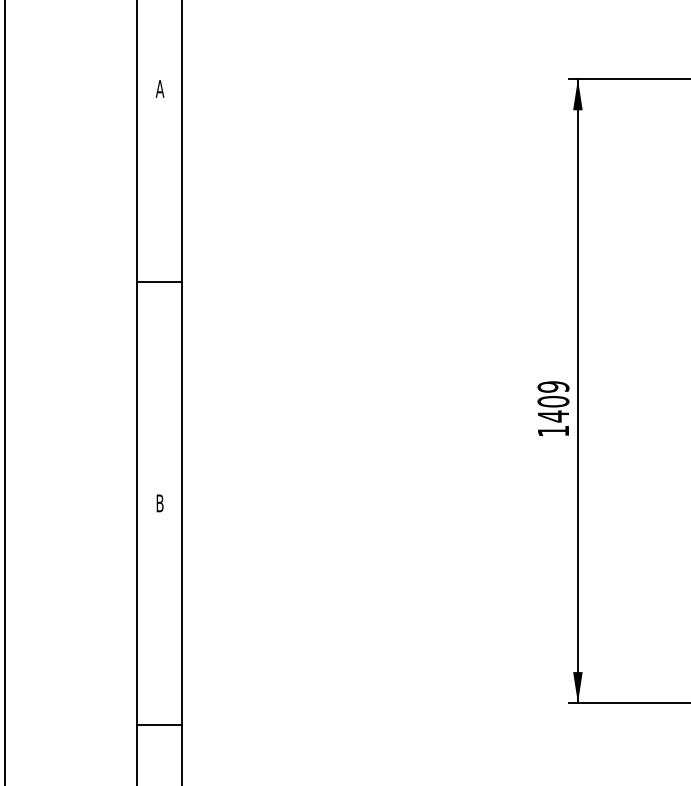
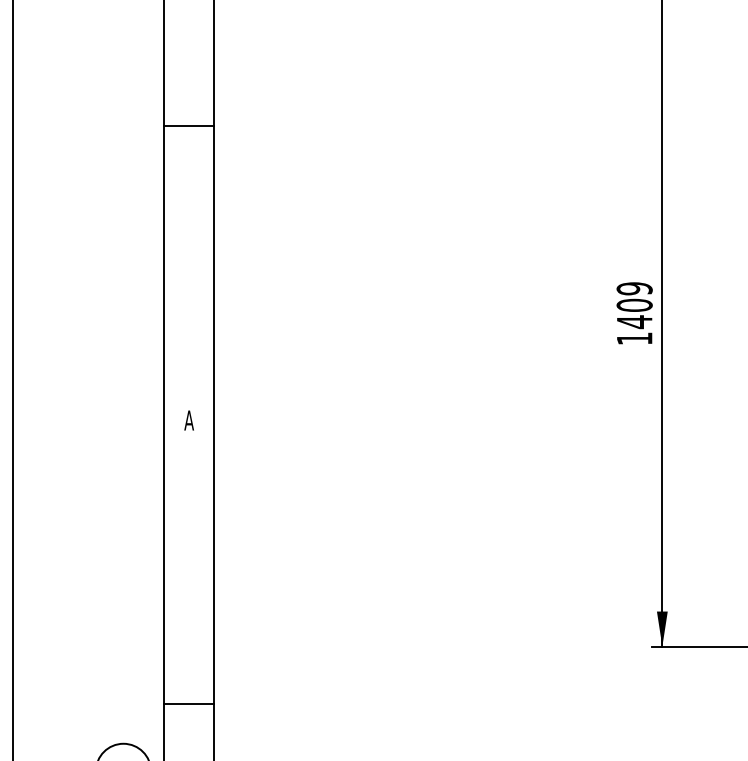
line: (159, 281) -> (188, 125), moved
text: (159, 503) -> (188, 420), B -> A
line: (159, 724) -> (188, 703), moved

